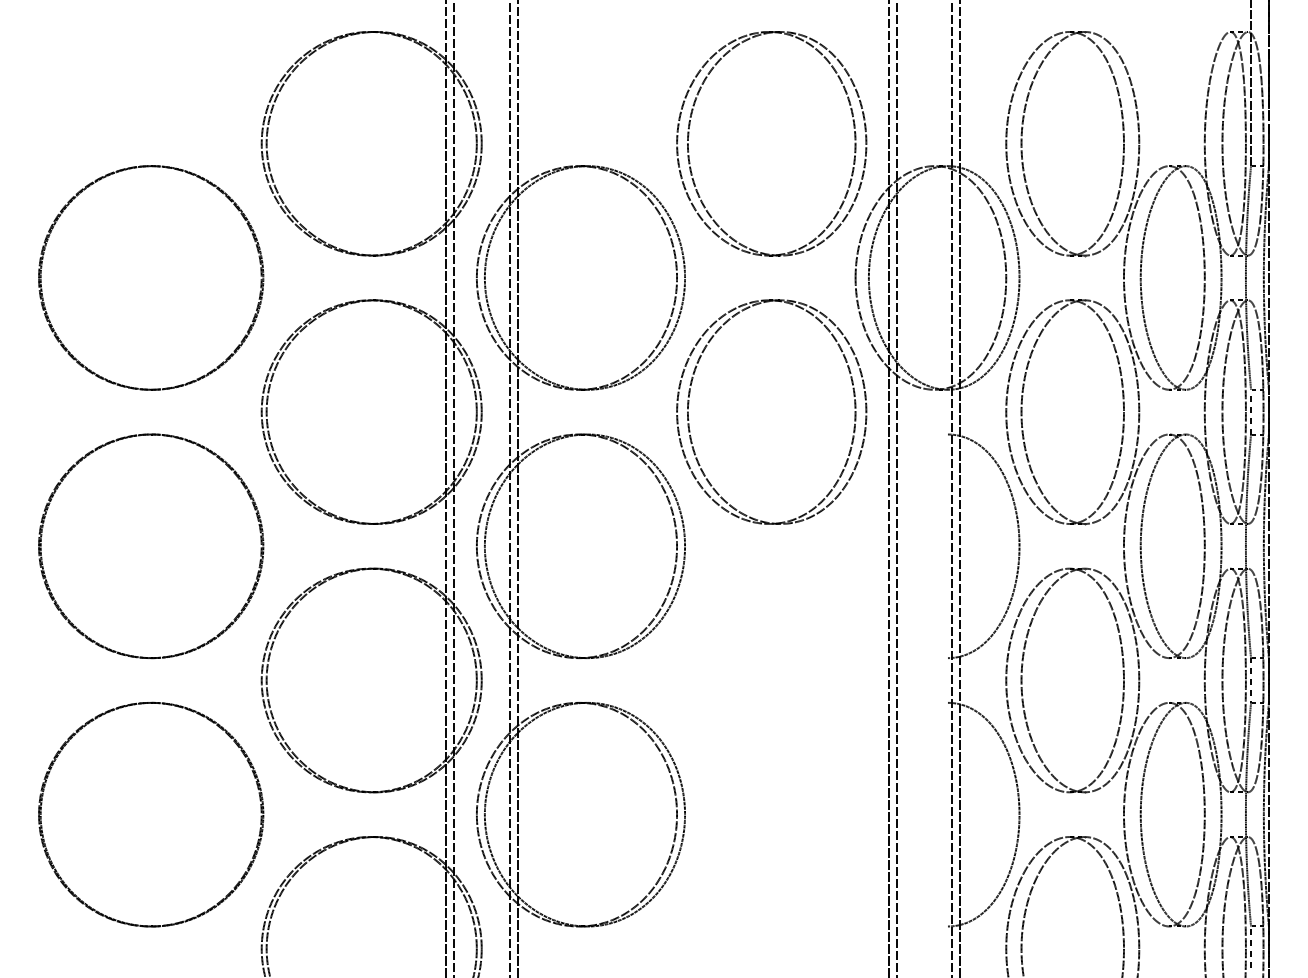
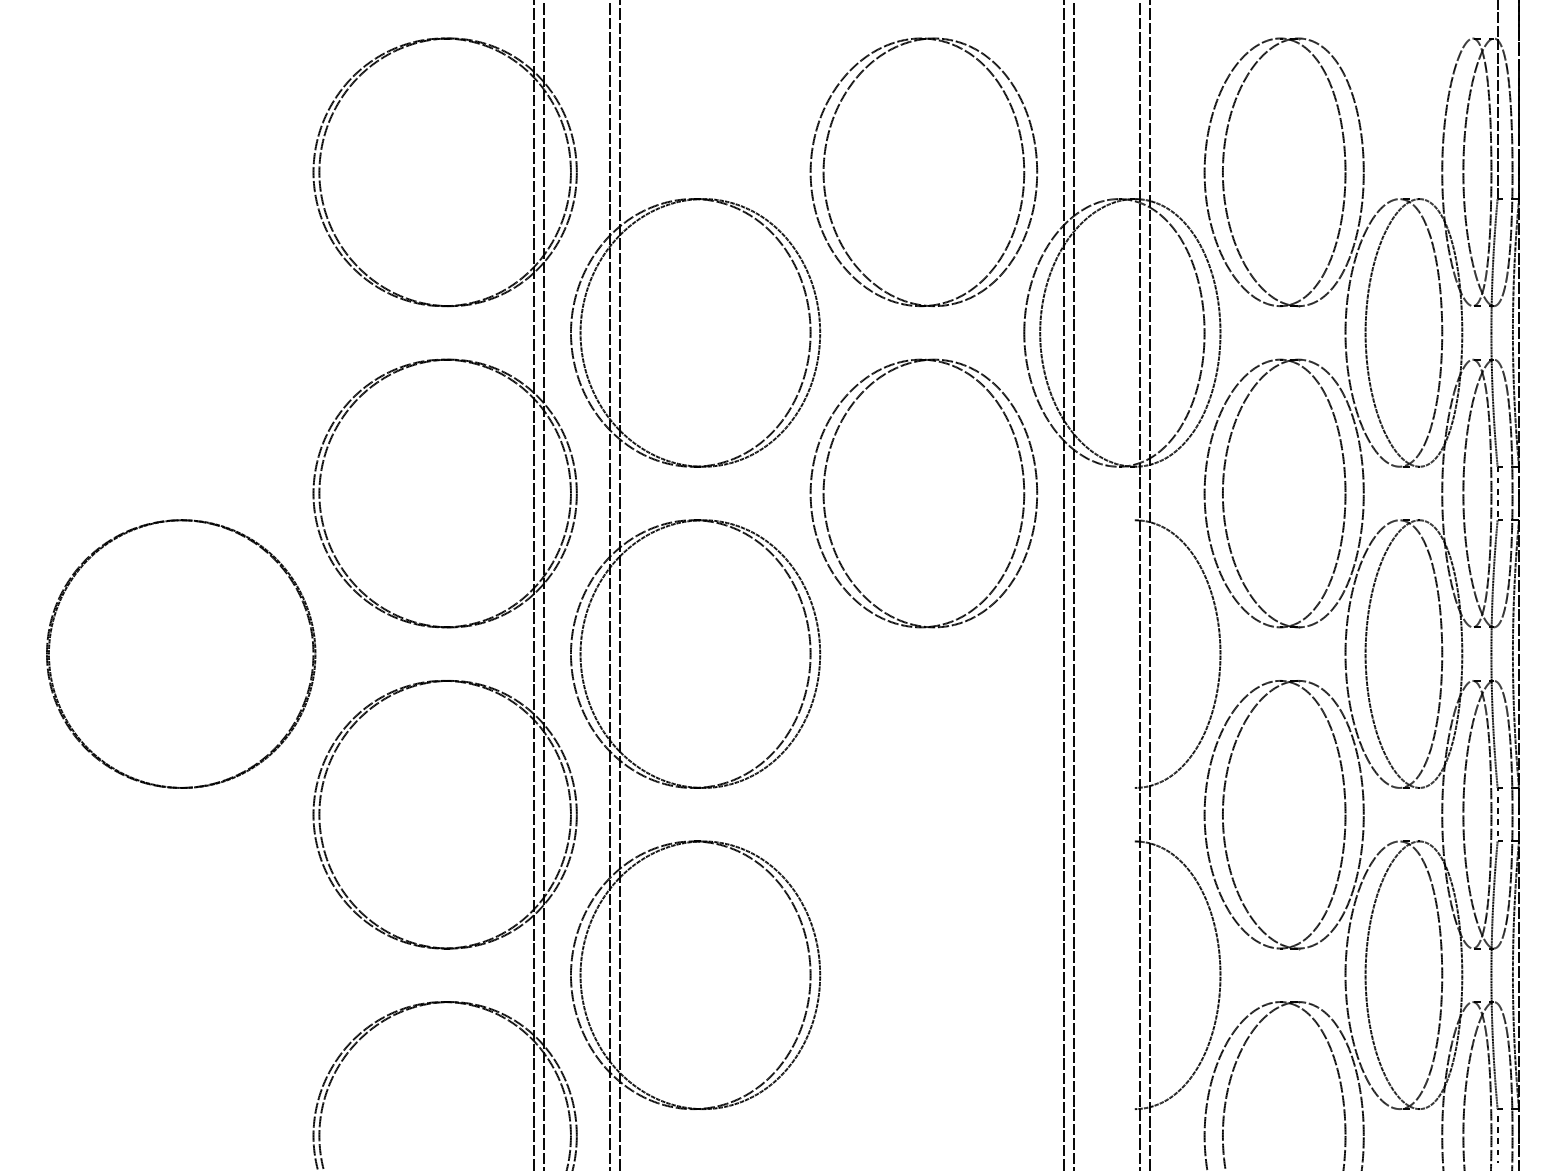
part: (259, 260) -> (310, 311), removed
part: (259, 832) -> (310, 996), removed

